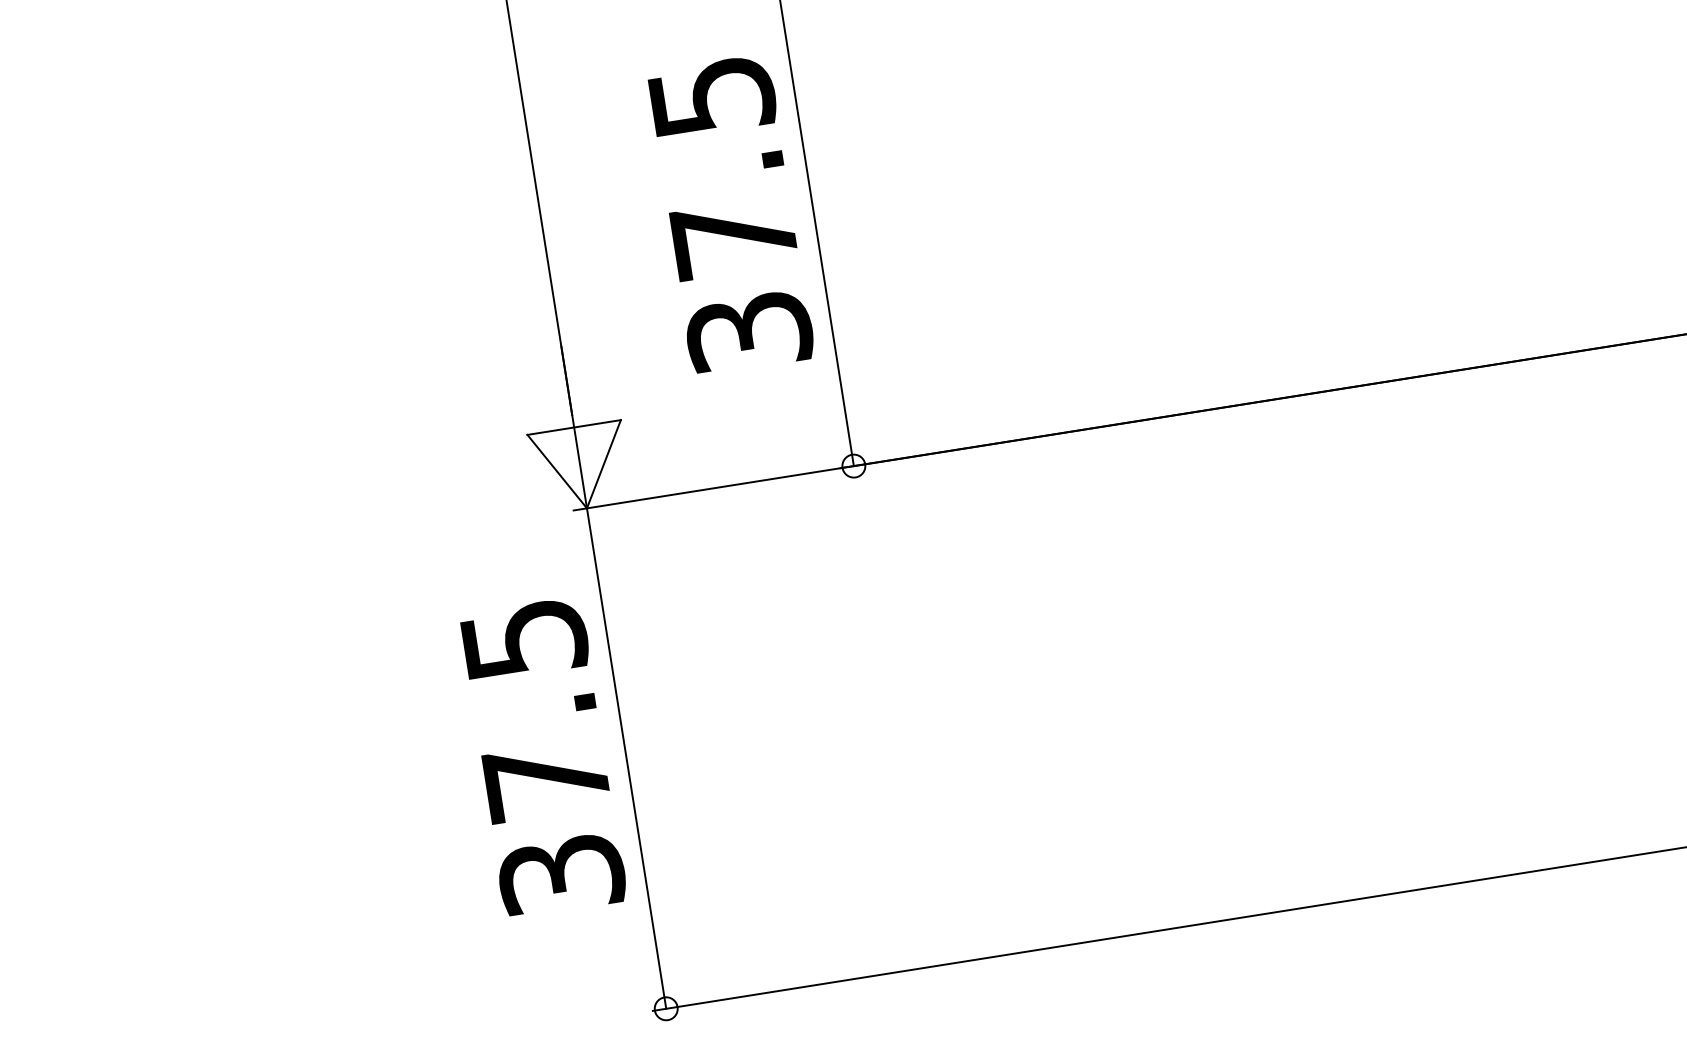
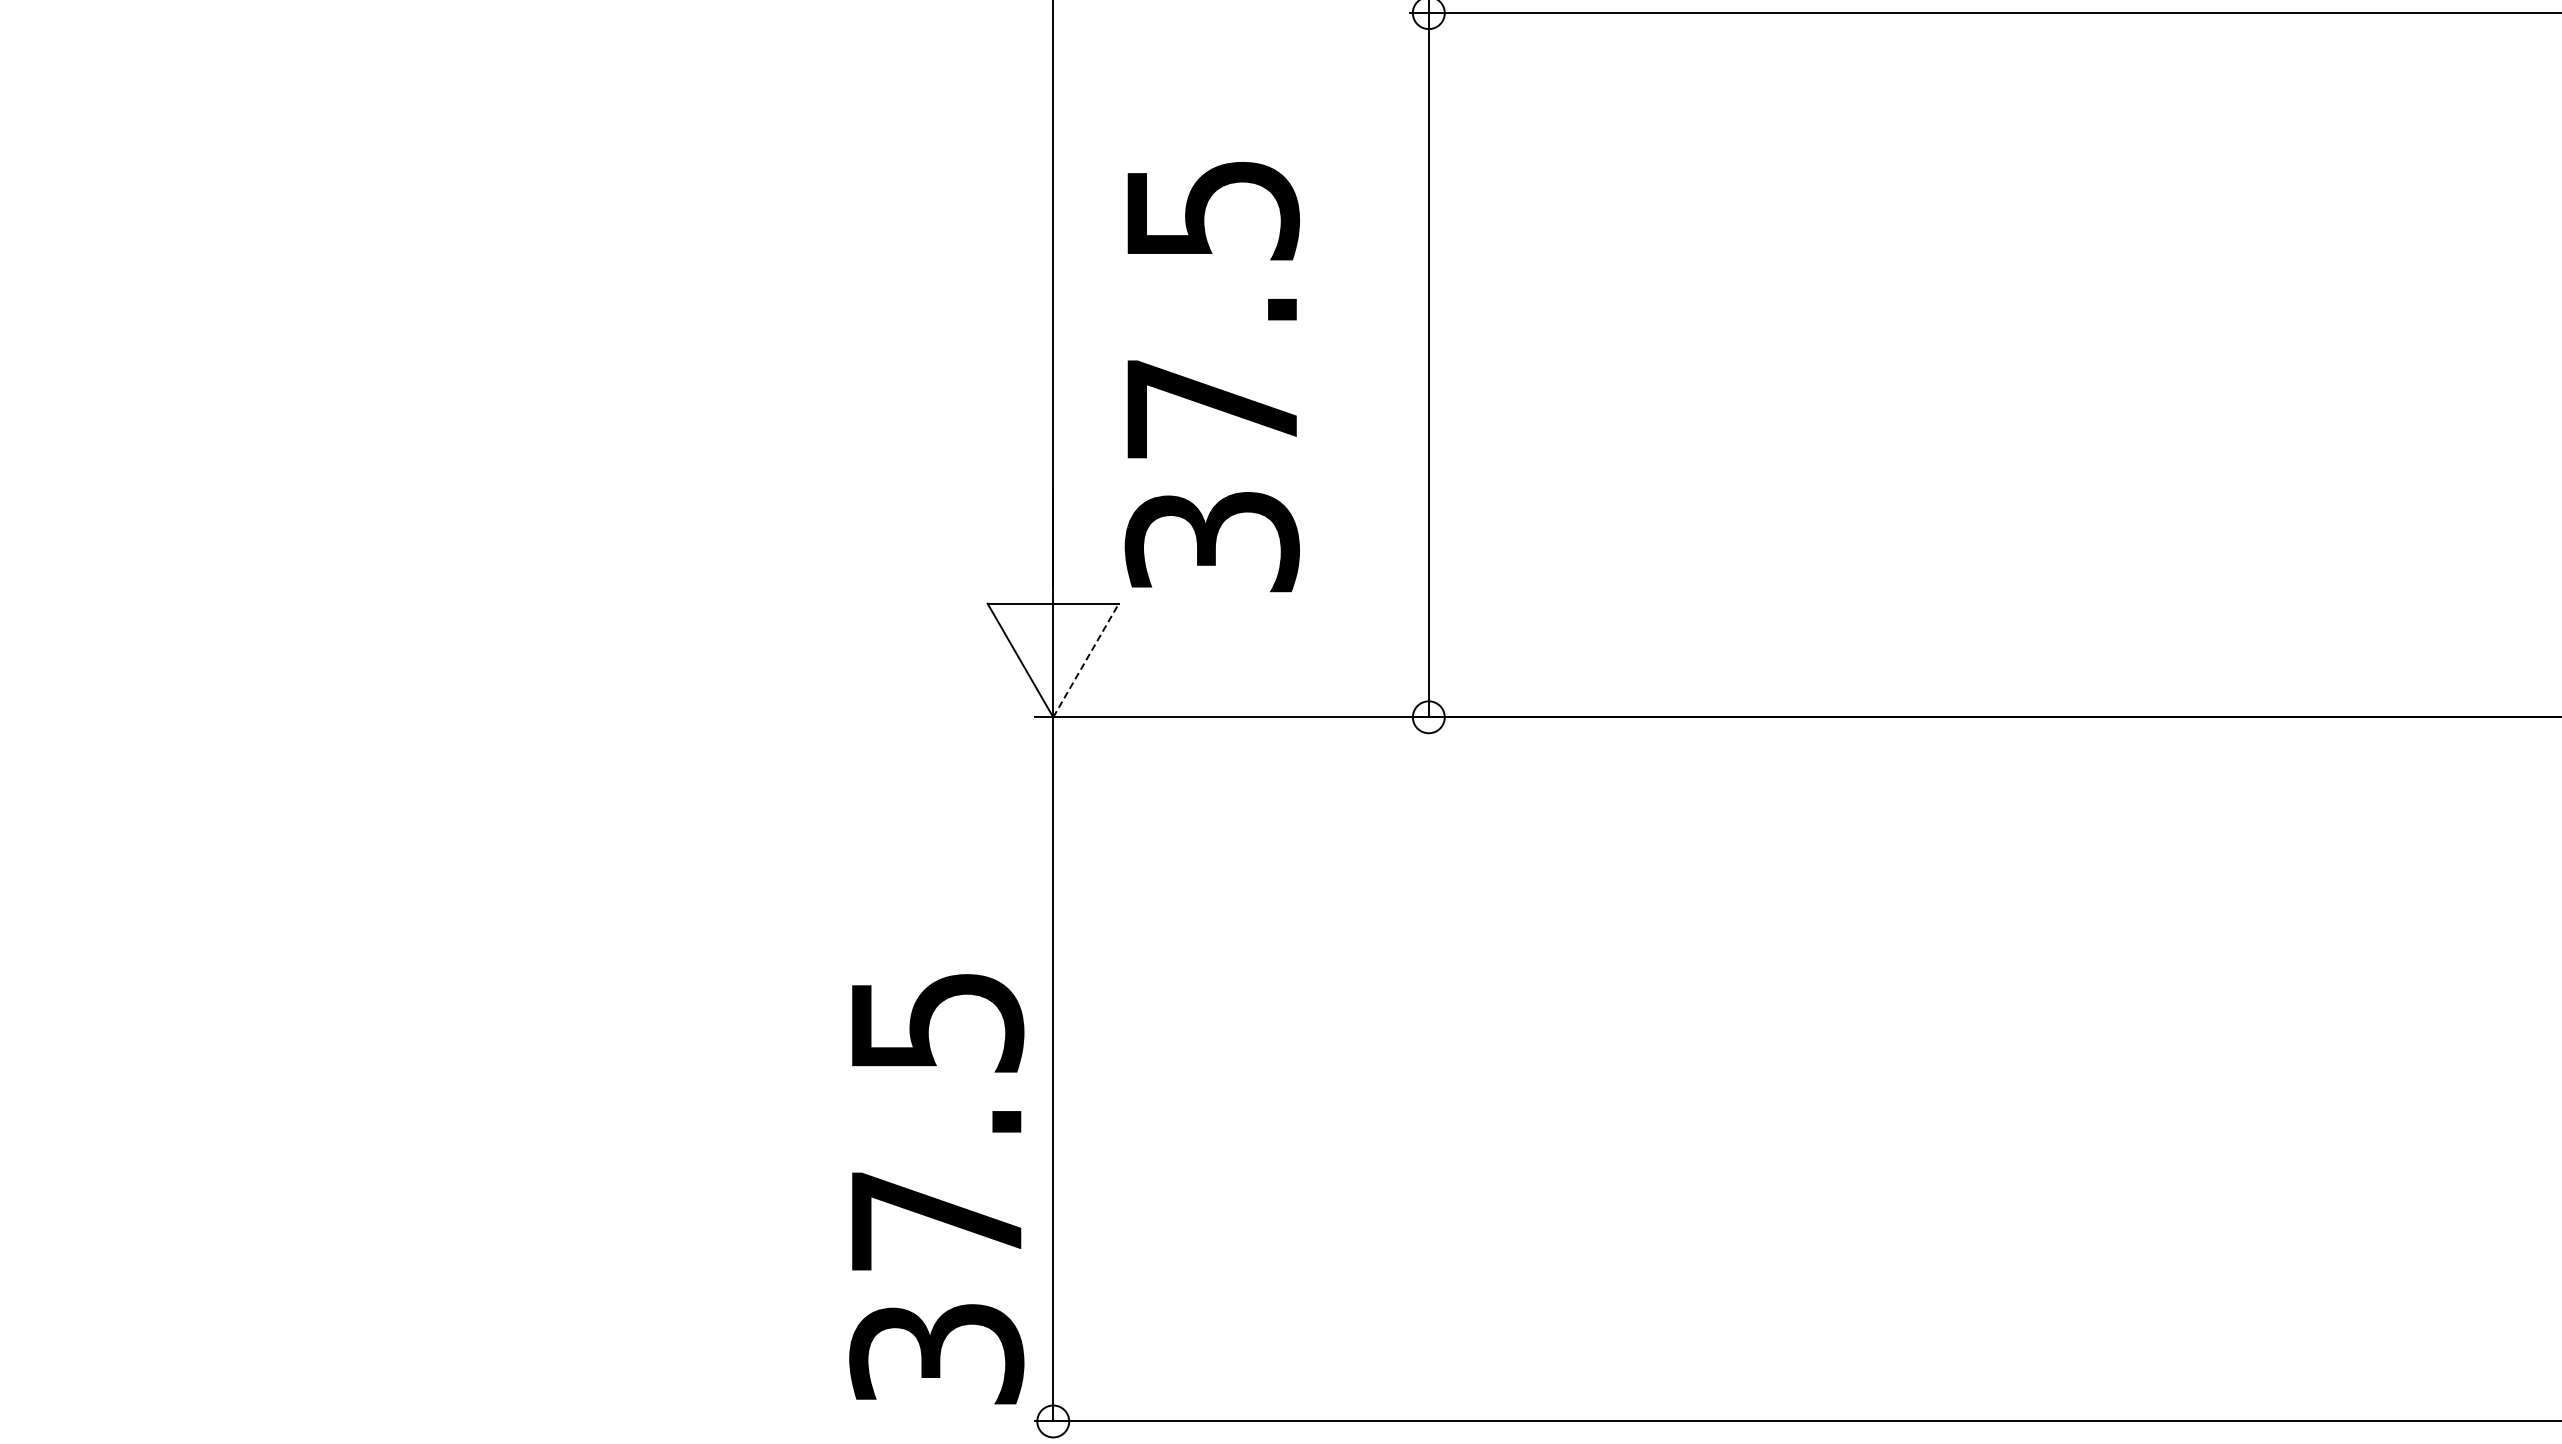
text: (730, 215) -> (1211, 377), moved
line: (604, 464) -> (1086, 660), solid -> dashed
text: (542, 758) -> (936, 1189), moved

